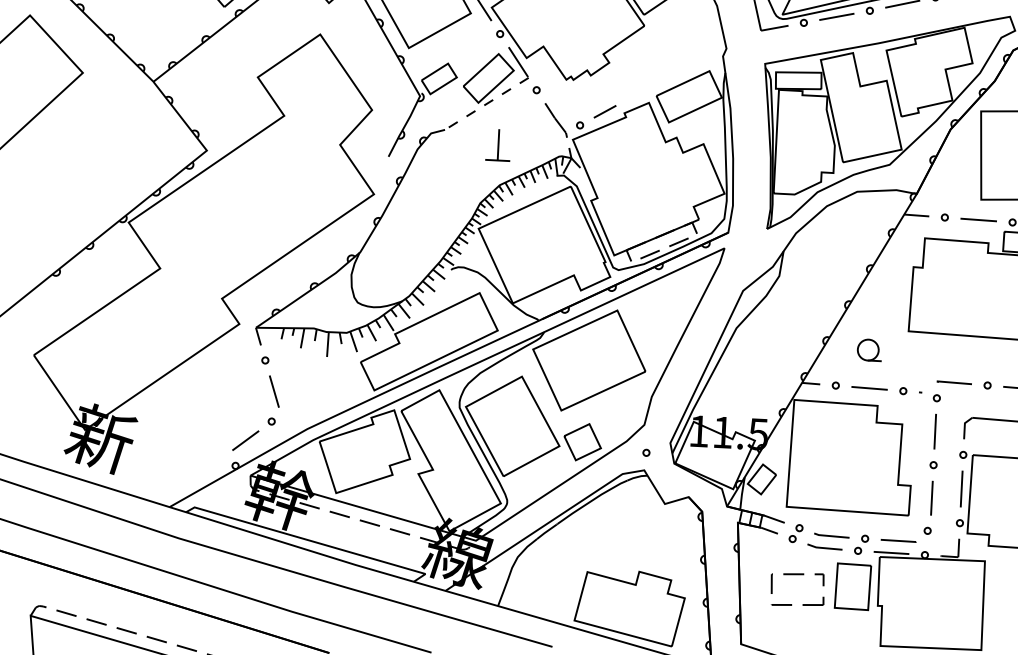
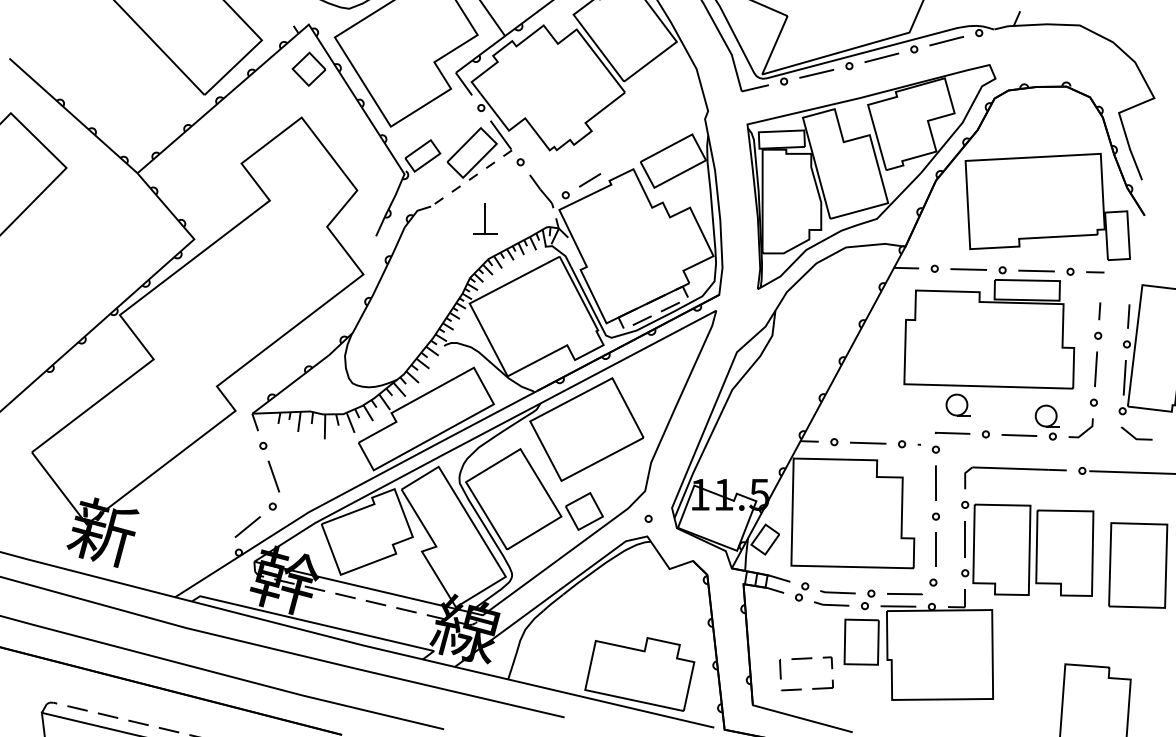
part: (868, 349) -> (957, 404), moved
part: (798, 575) -> (806, 659), moved

